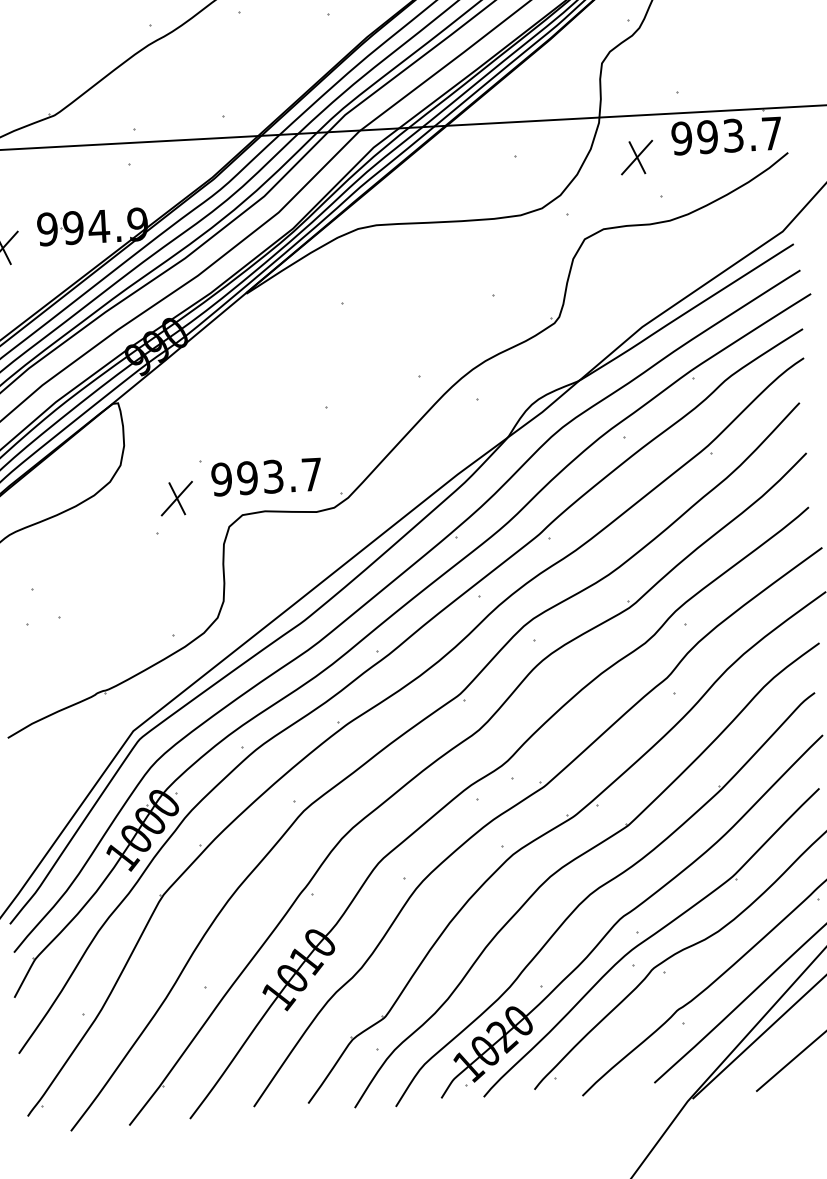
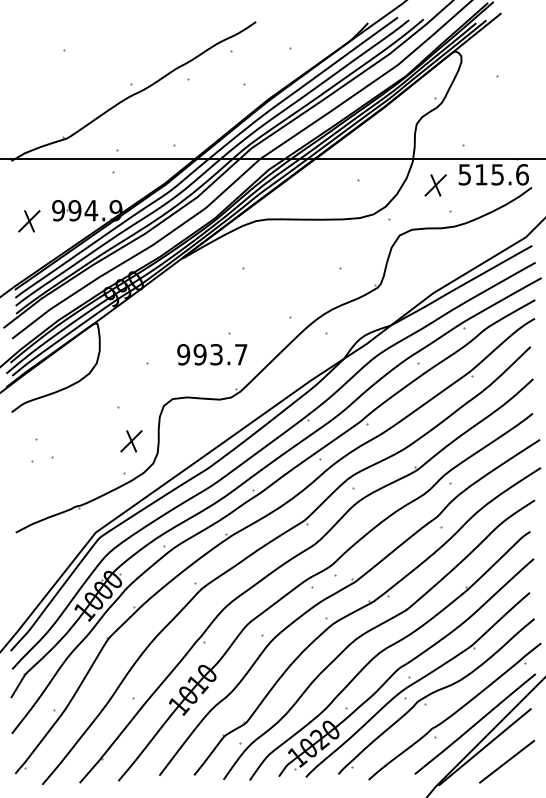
text: (726, 135) -> (493, 174), 993.7 -> 515.6
text: (266, 476) -> (212, 354), moved
part: (176, 498) -> (131, 441), moved

